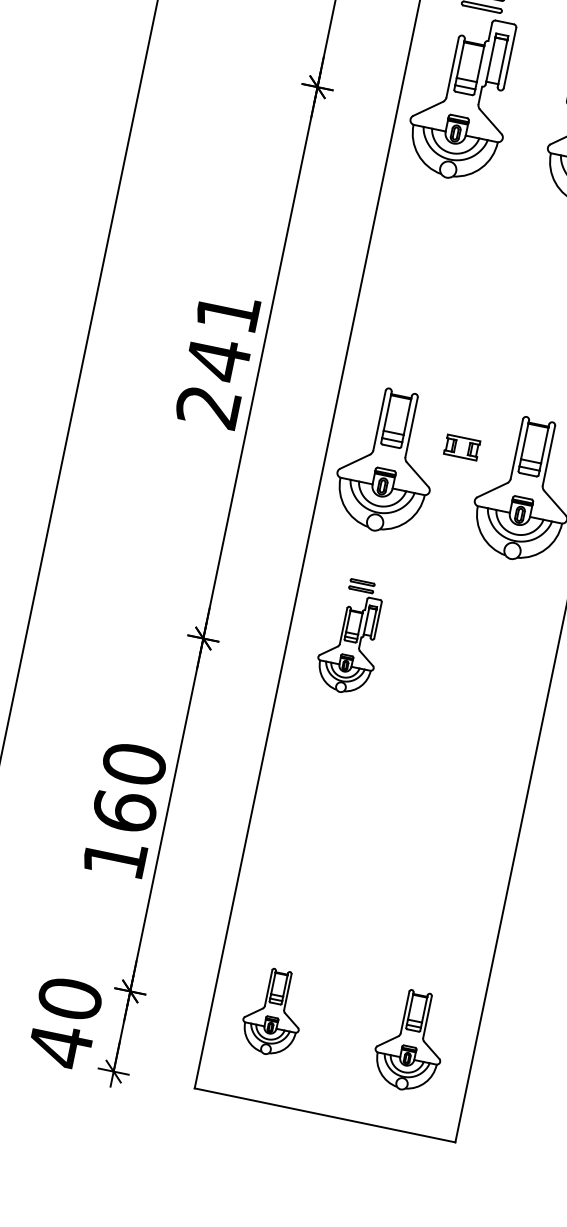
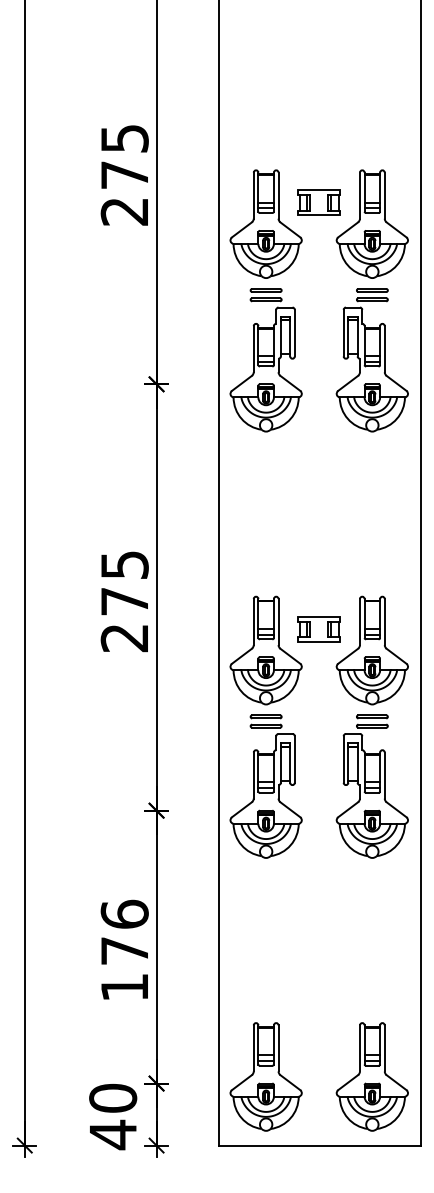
text: (222, 336) -> (124, 583), 241 -> 275
part: (461, 447) -> (318, 629), size x1.67
part: (350, 636) -> (265, 786), size x1.67
part: (487, 664) -> (371, 786), added
text: (129, 787) -> (124, 932), 160 -> 176
part: (273, 1011) -> (265, 1076), size x1.67
part: (410, 1039) -> (371, 1076), size x1.43

